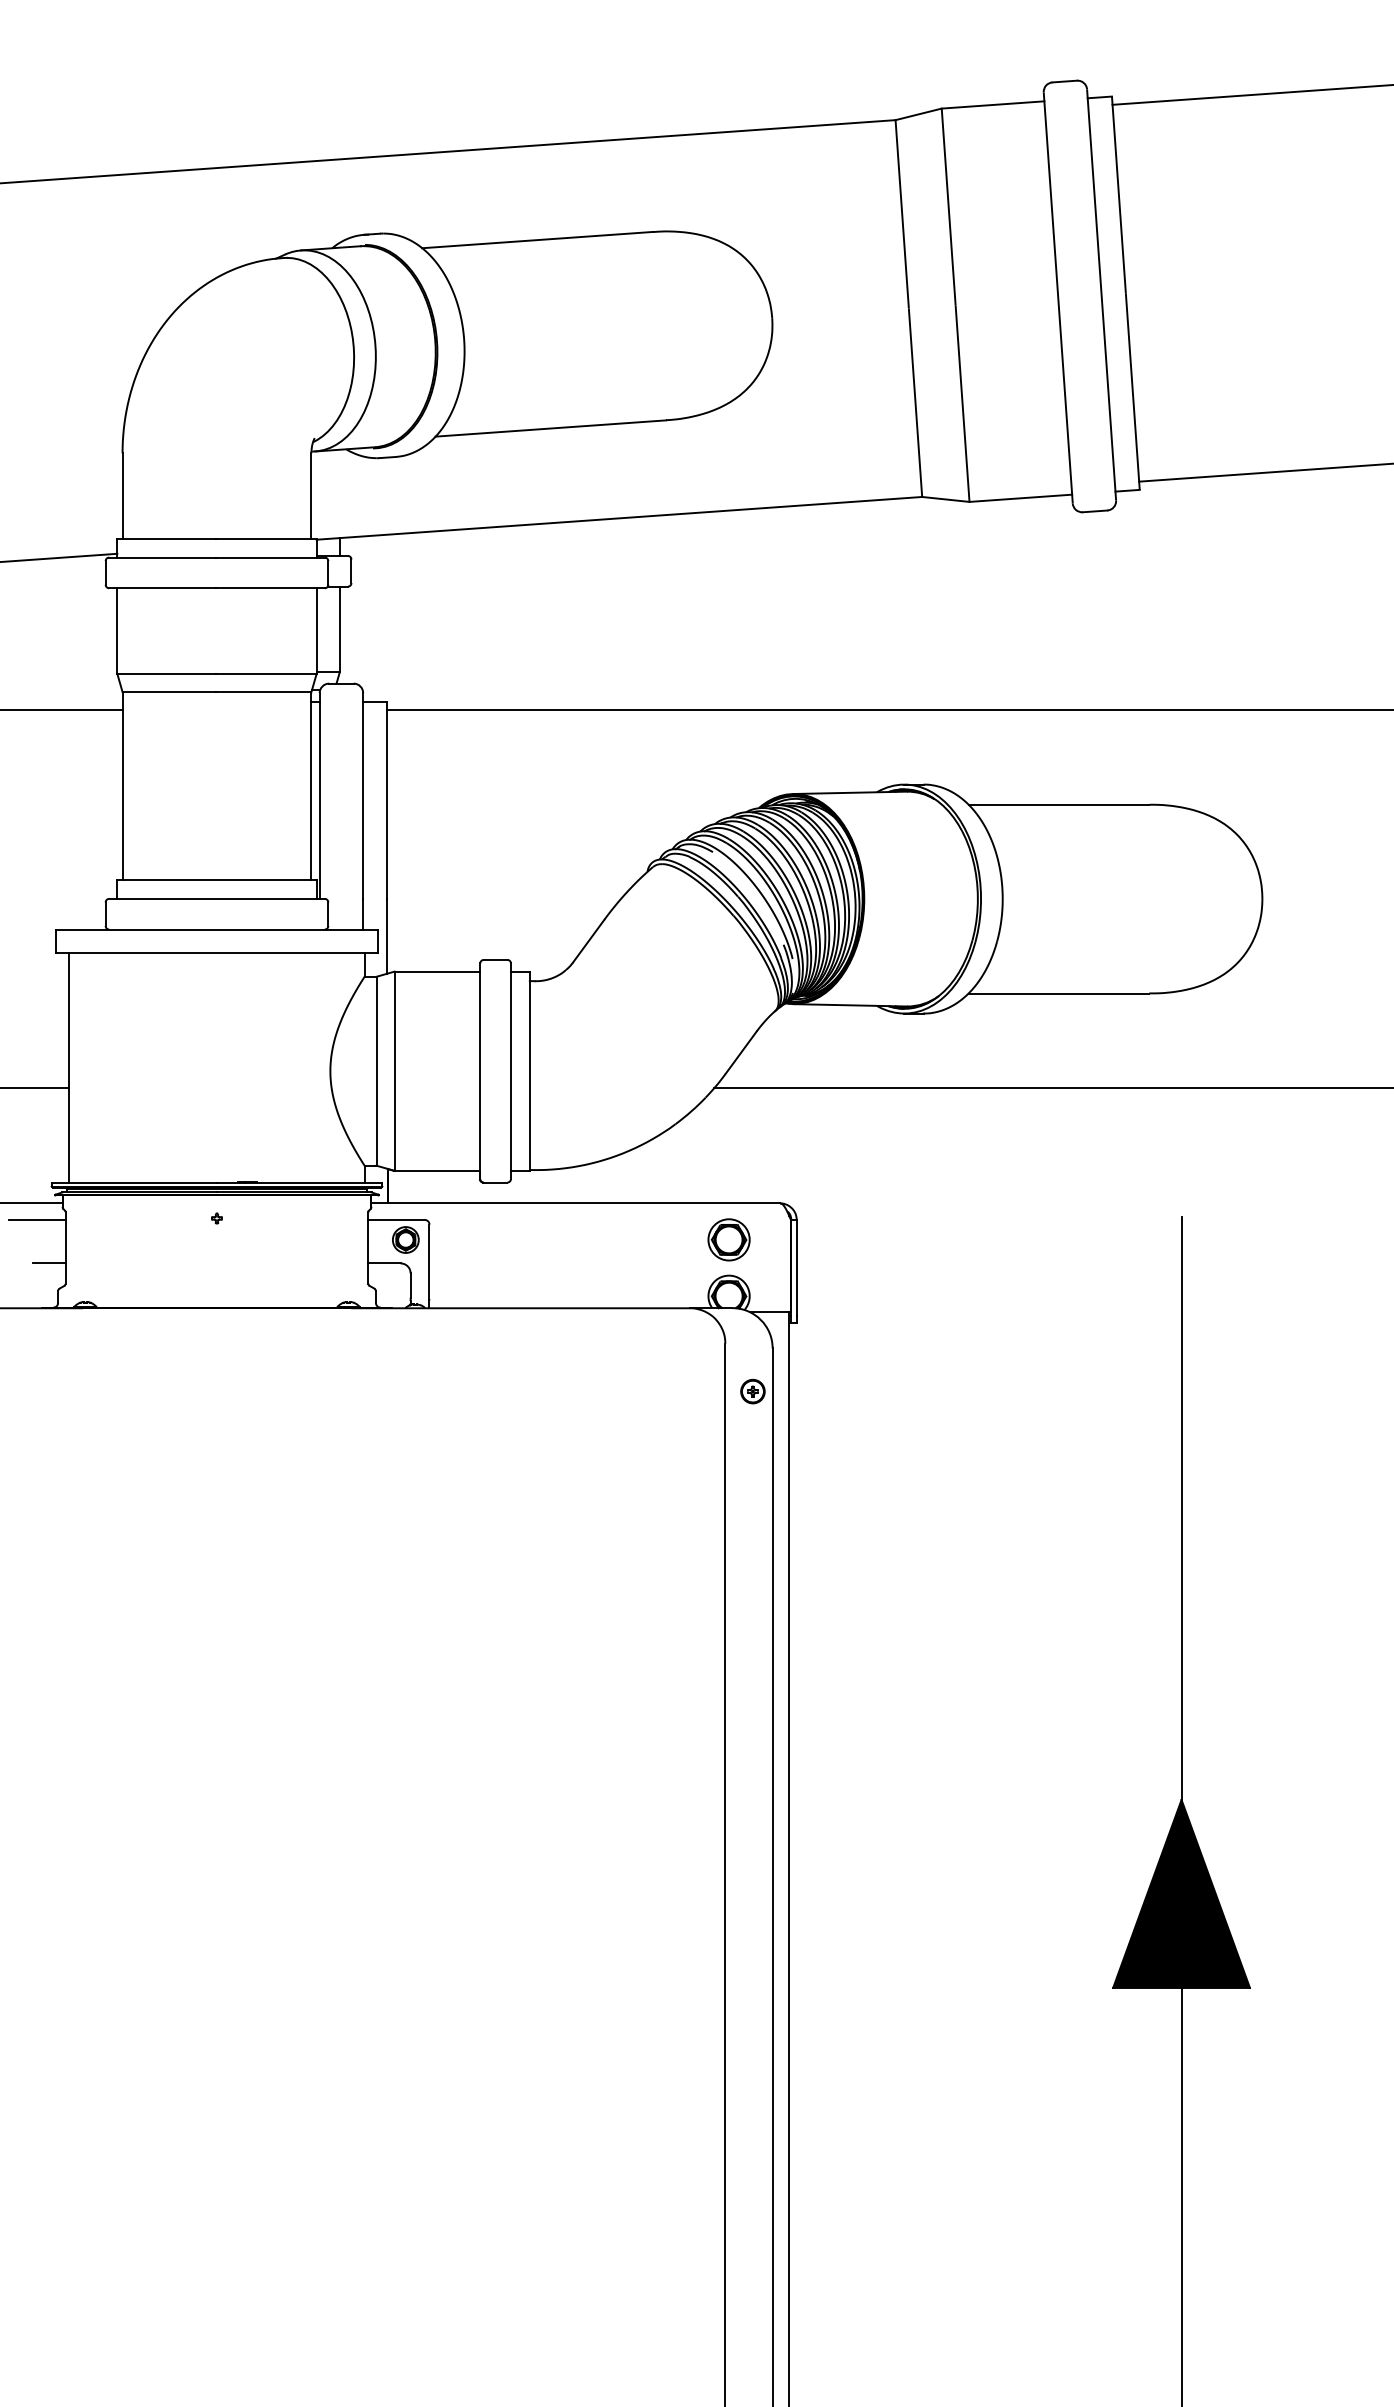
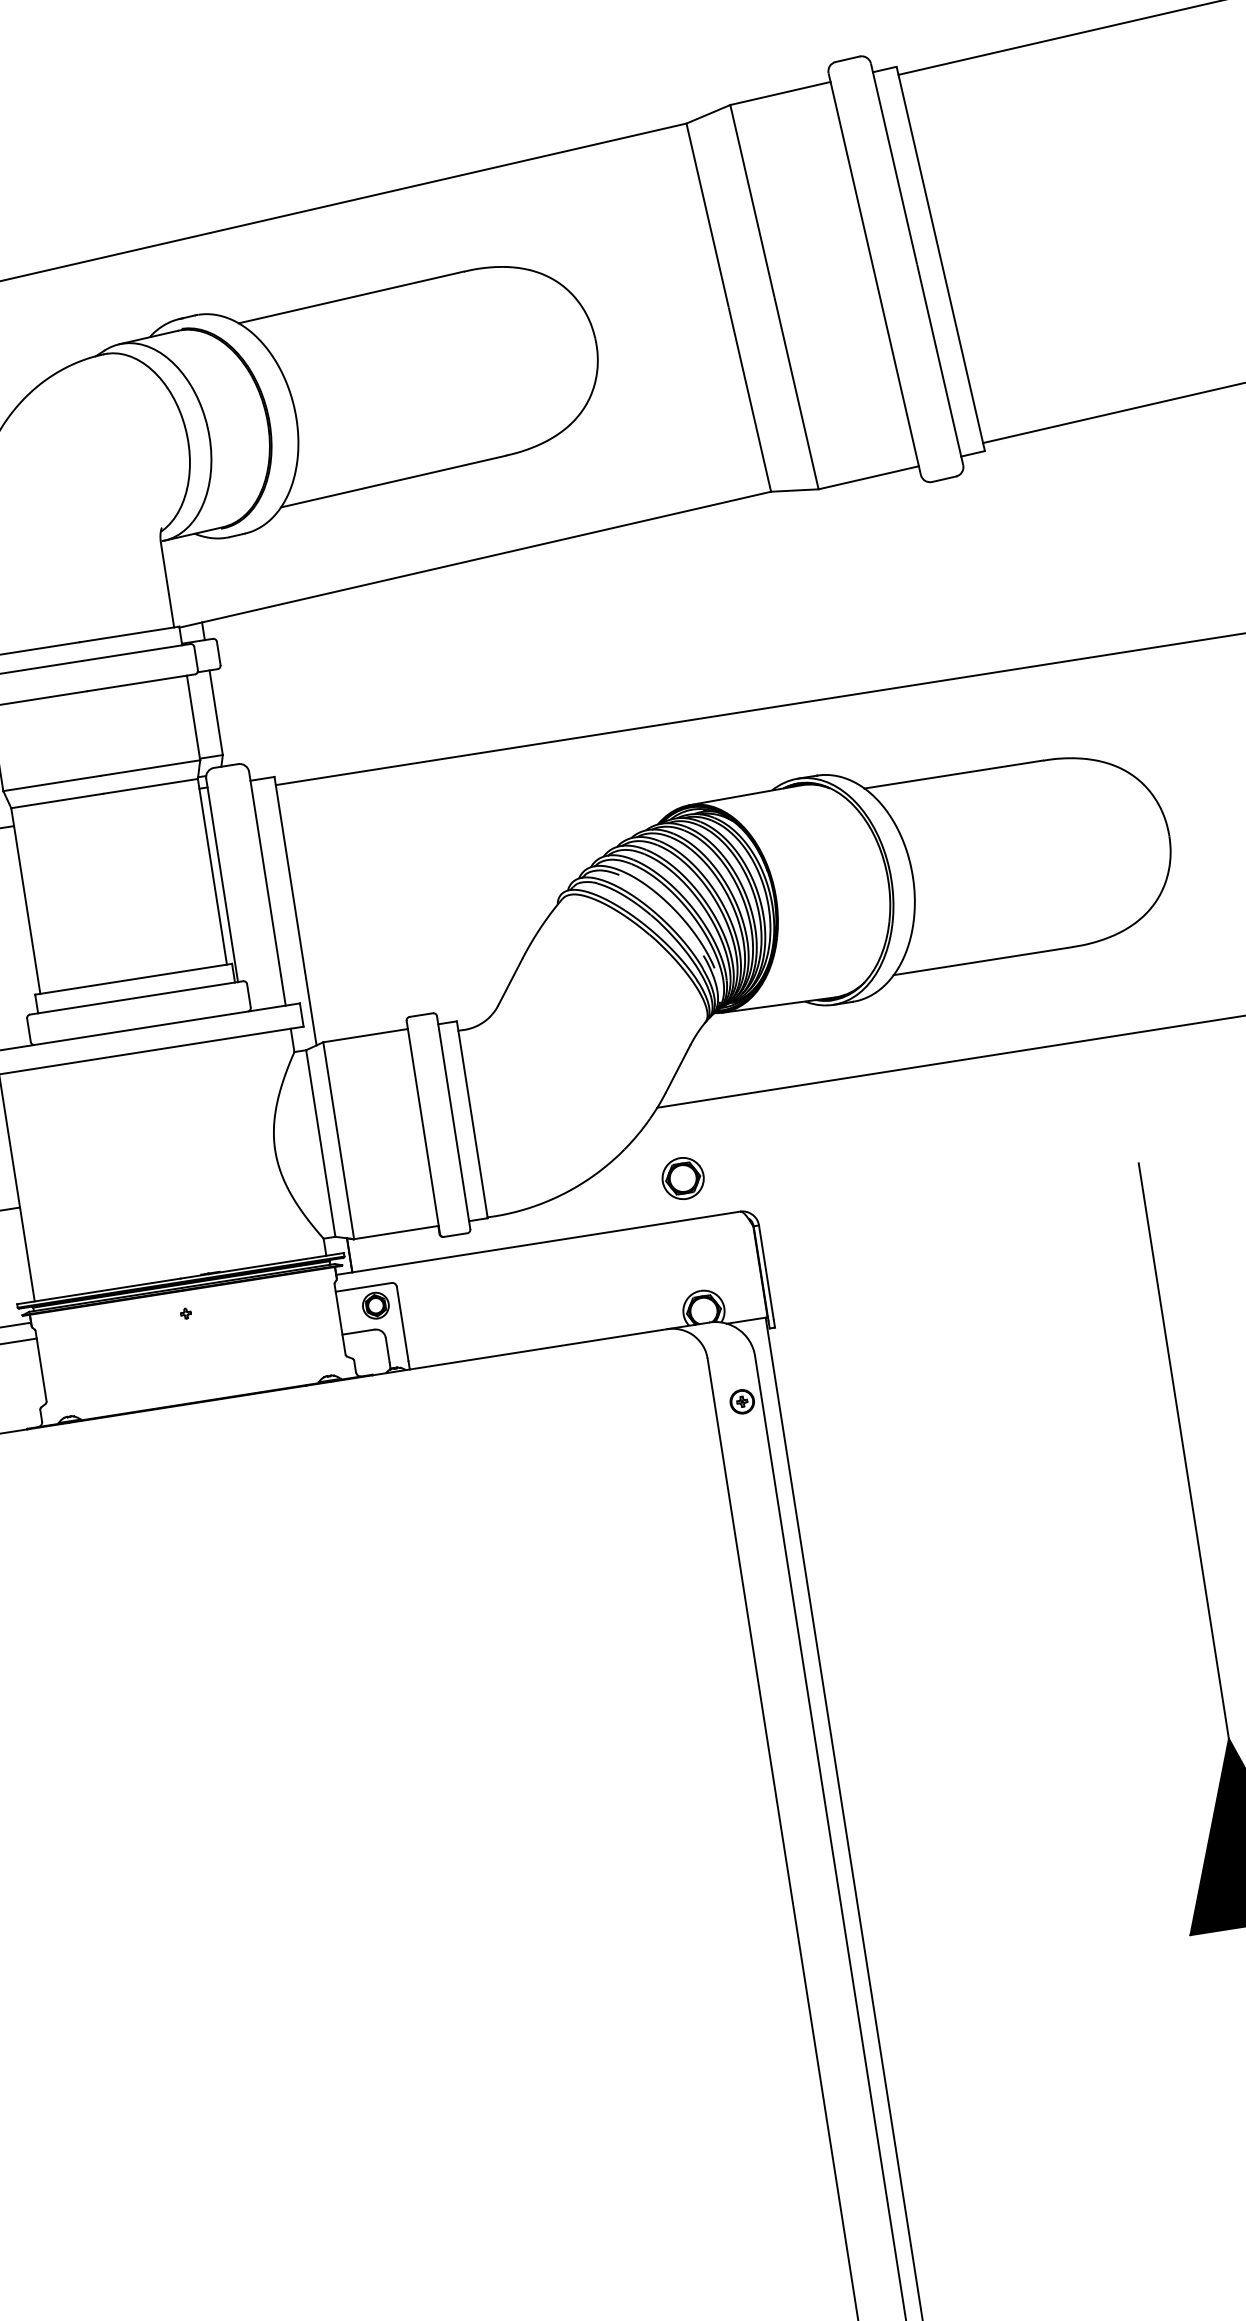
part: (728, 1239) -> (682, 1178), moved
line: (49, 1263) -> (27, 1384), removed

